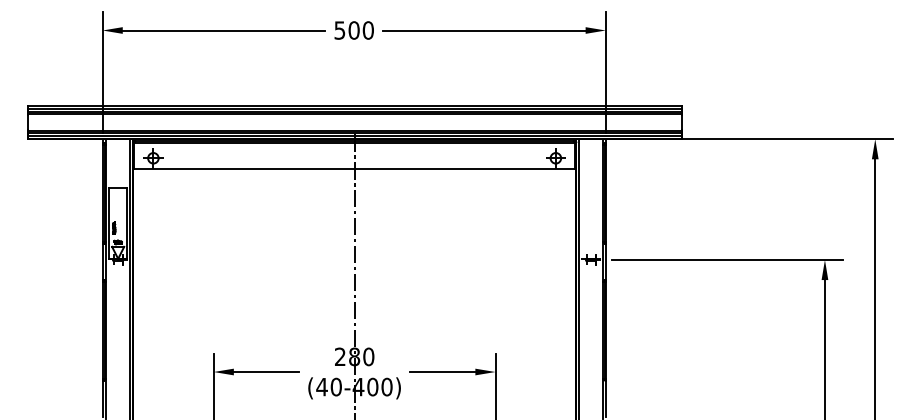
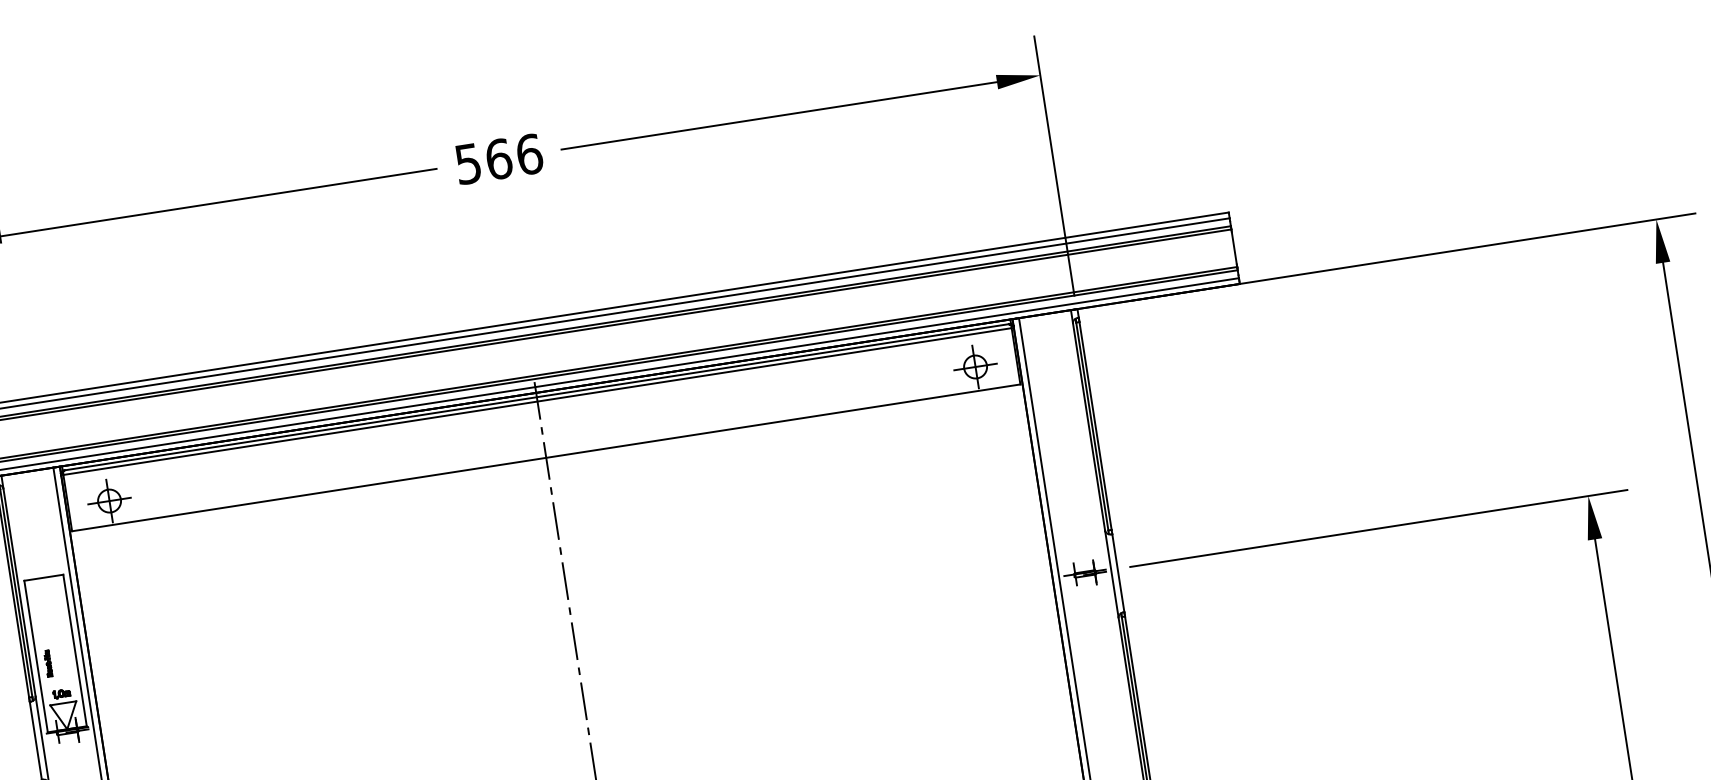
text: (361, 30) -> (514, 156), 500 -> 566

